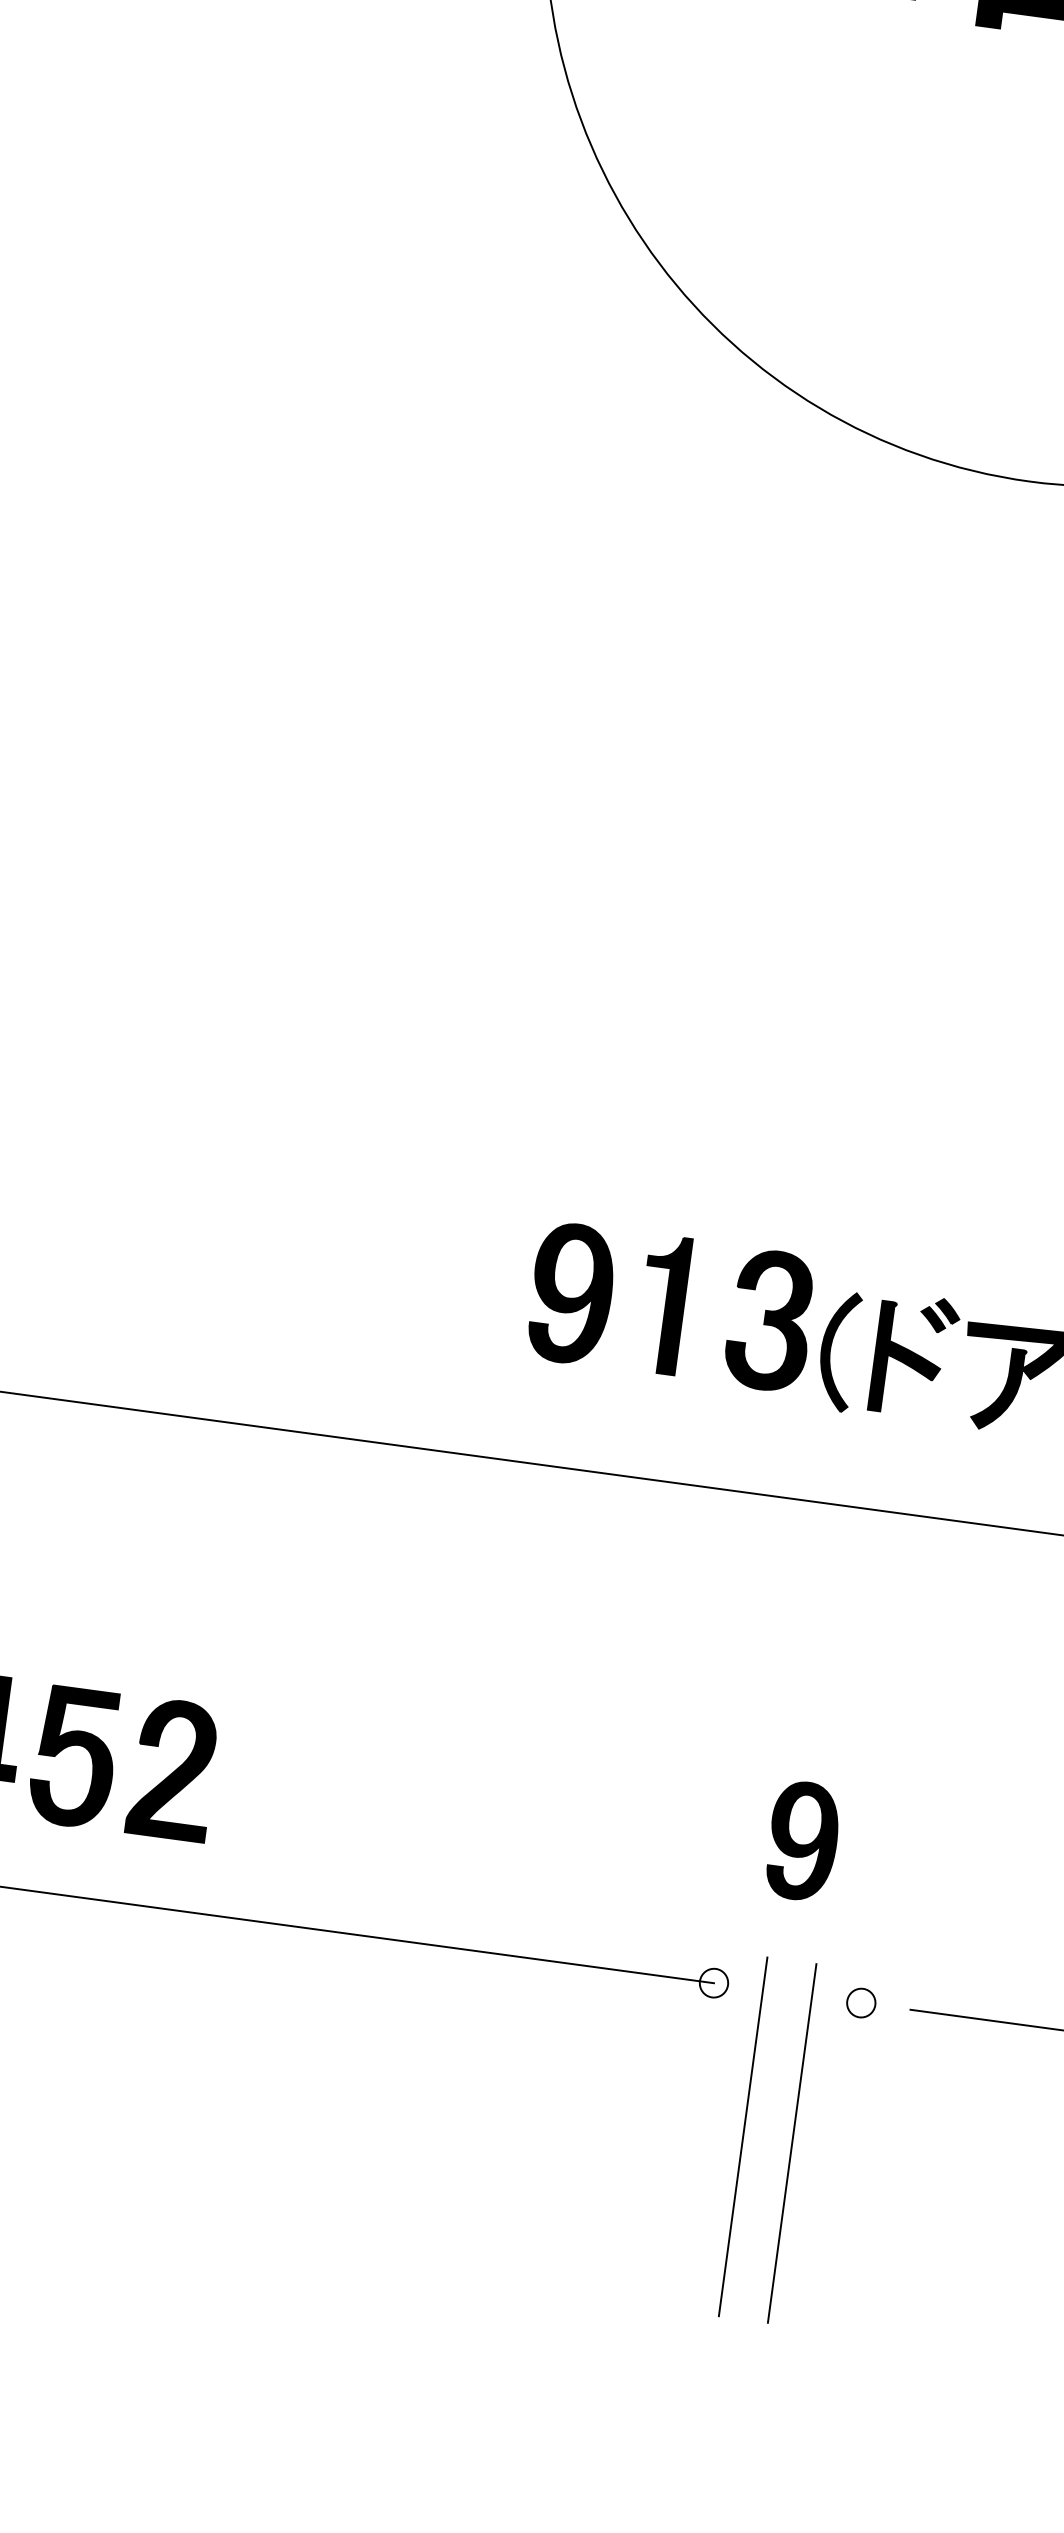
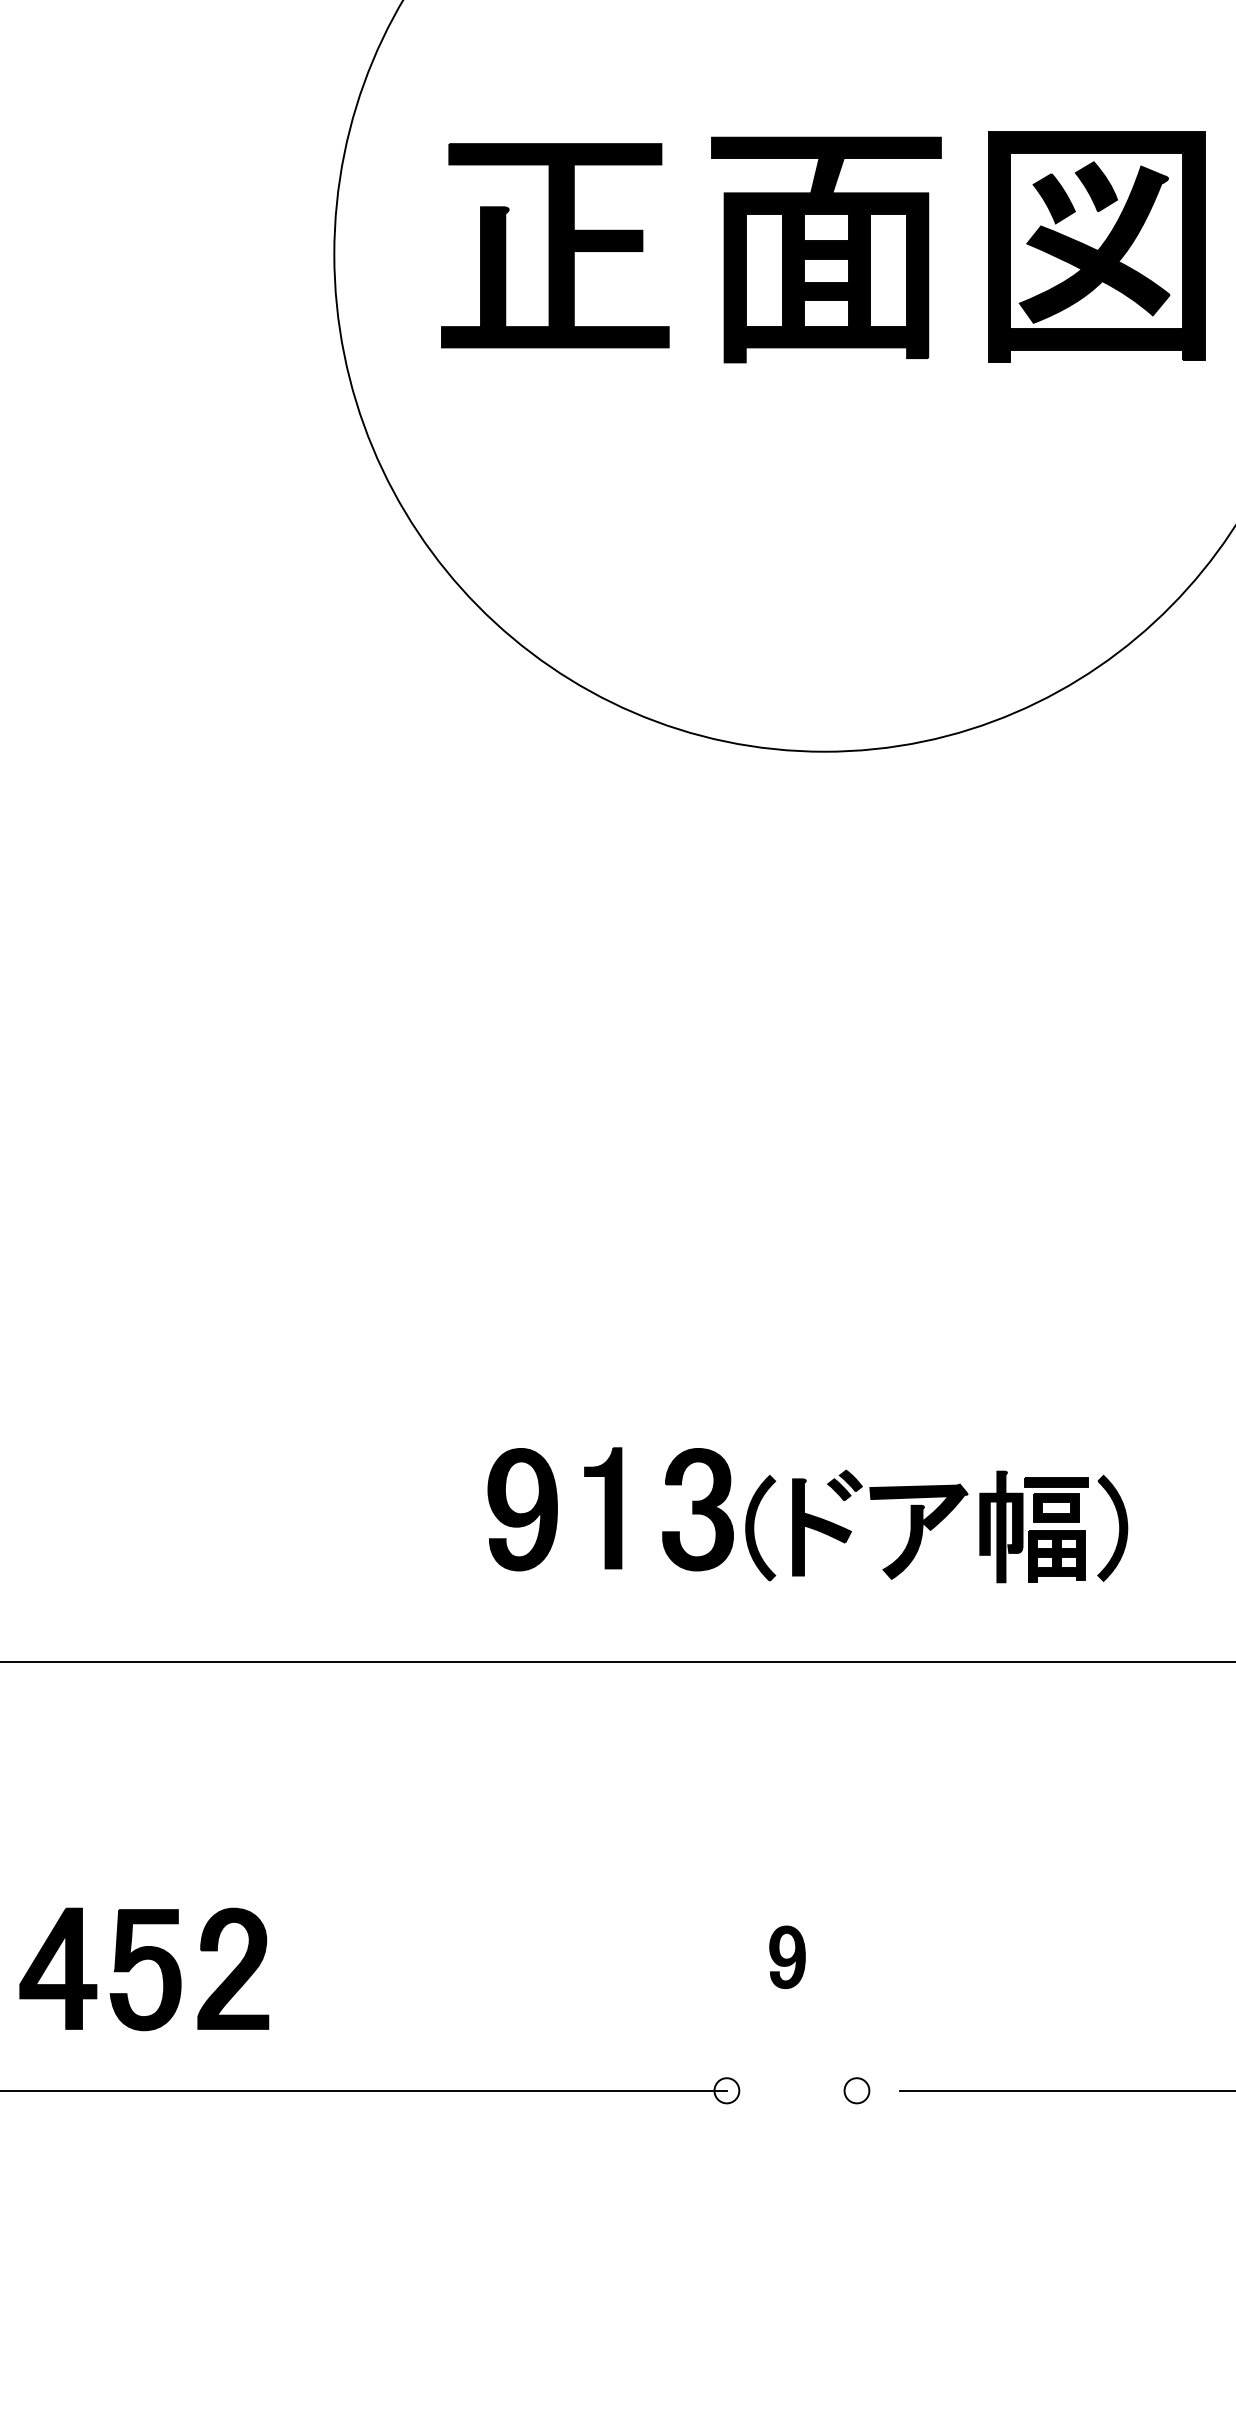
part: (803, 1841) -> (787, 1957), size x0.6
line: (743, 2136) -> (770, 2220), removed
line: (792, 2143) -> (813, 2220), removed

